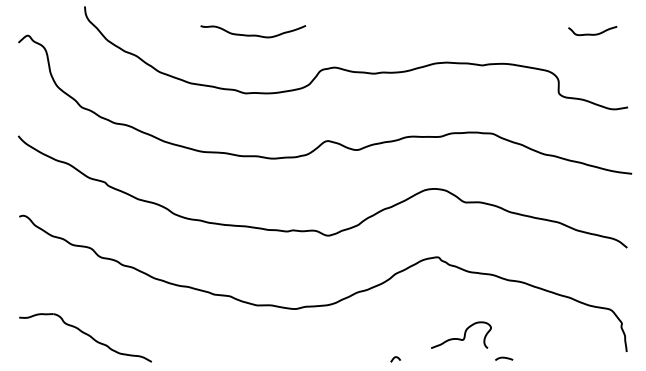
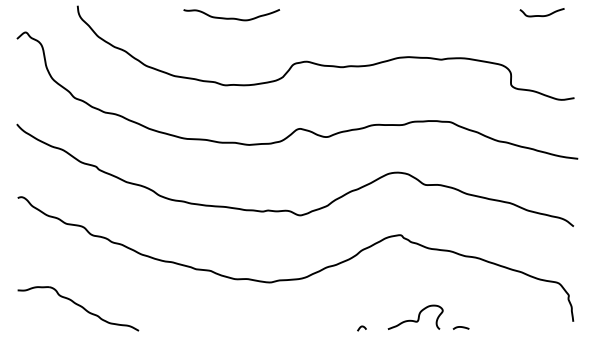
curve: (592, 33) -> (541, 14), moved
curve: (253, 34) -> (231, 17), moved
curve: (463, 336) -> (417, 318), moved

